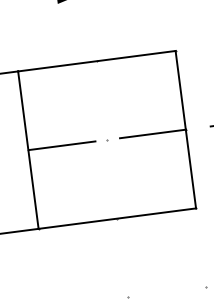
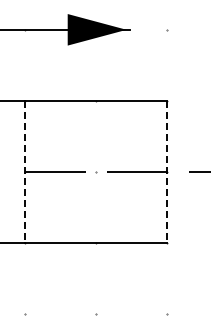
line: (185, 130) -> (166, 172), solid -> dashed
line: (28, 150) -> (24, 172), solid -> dashed

